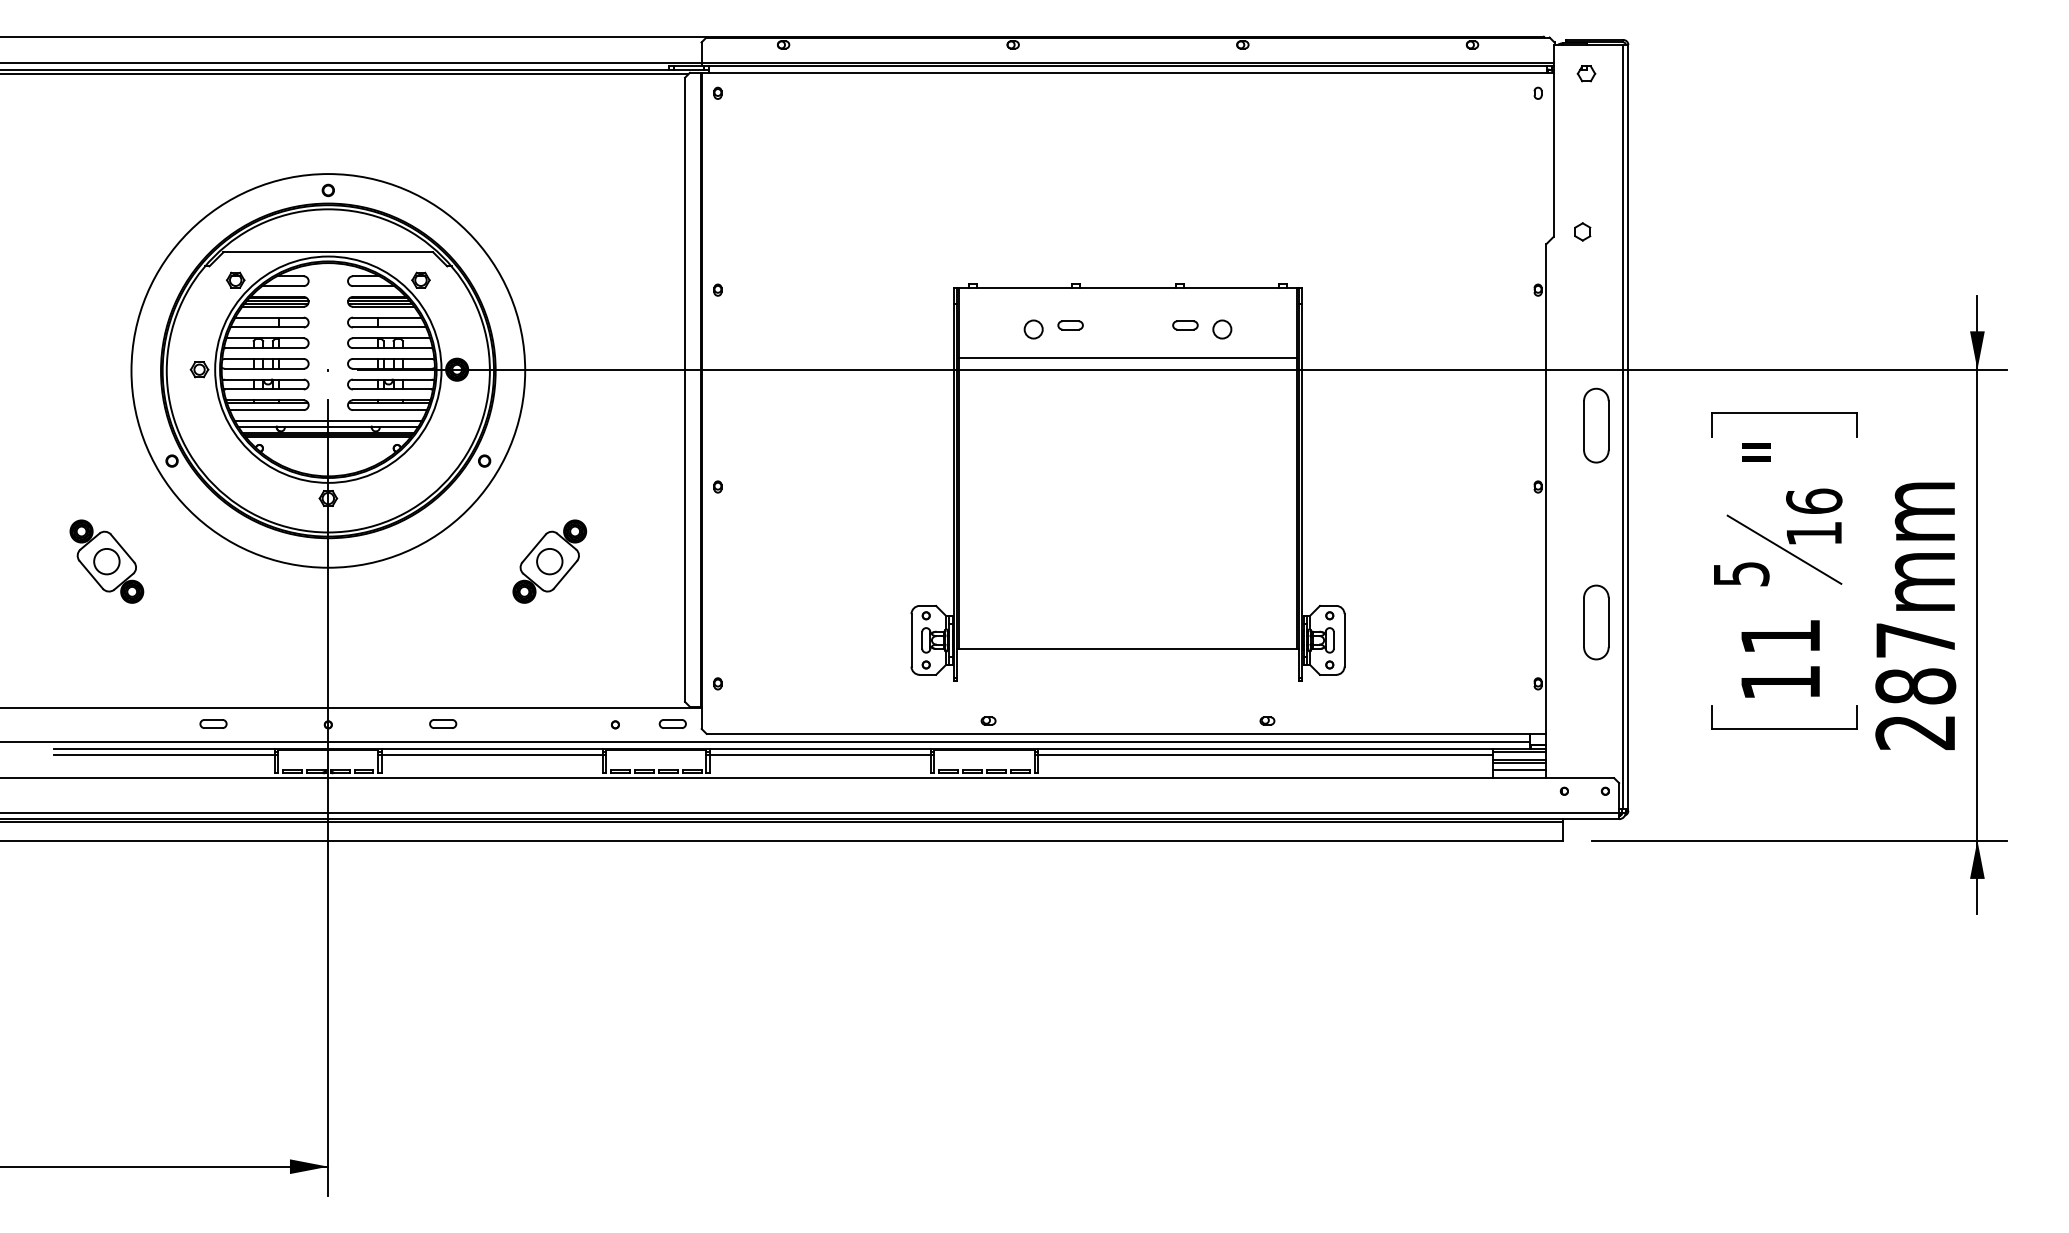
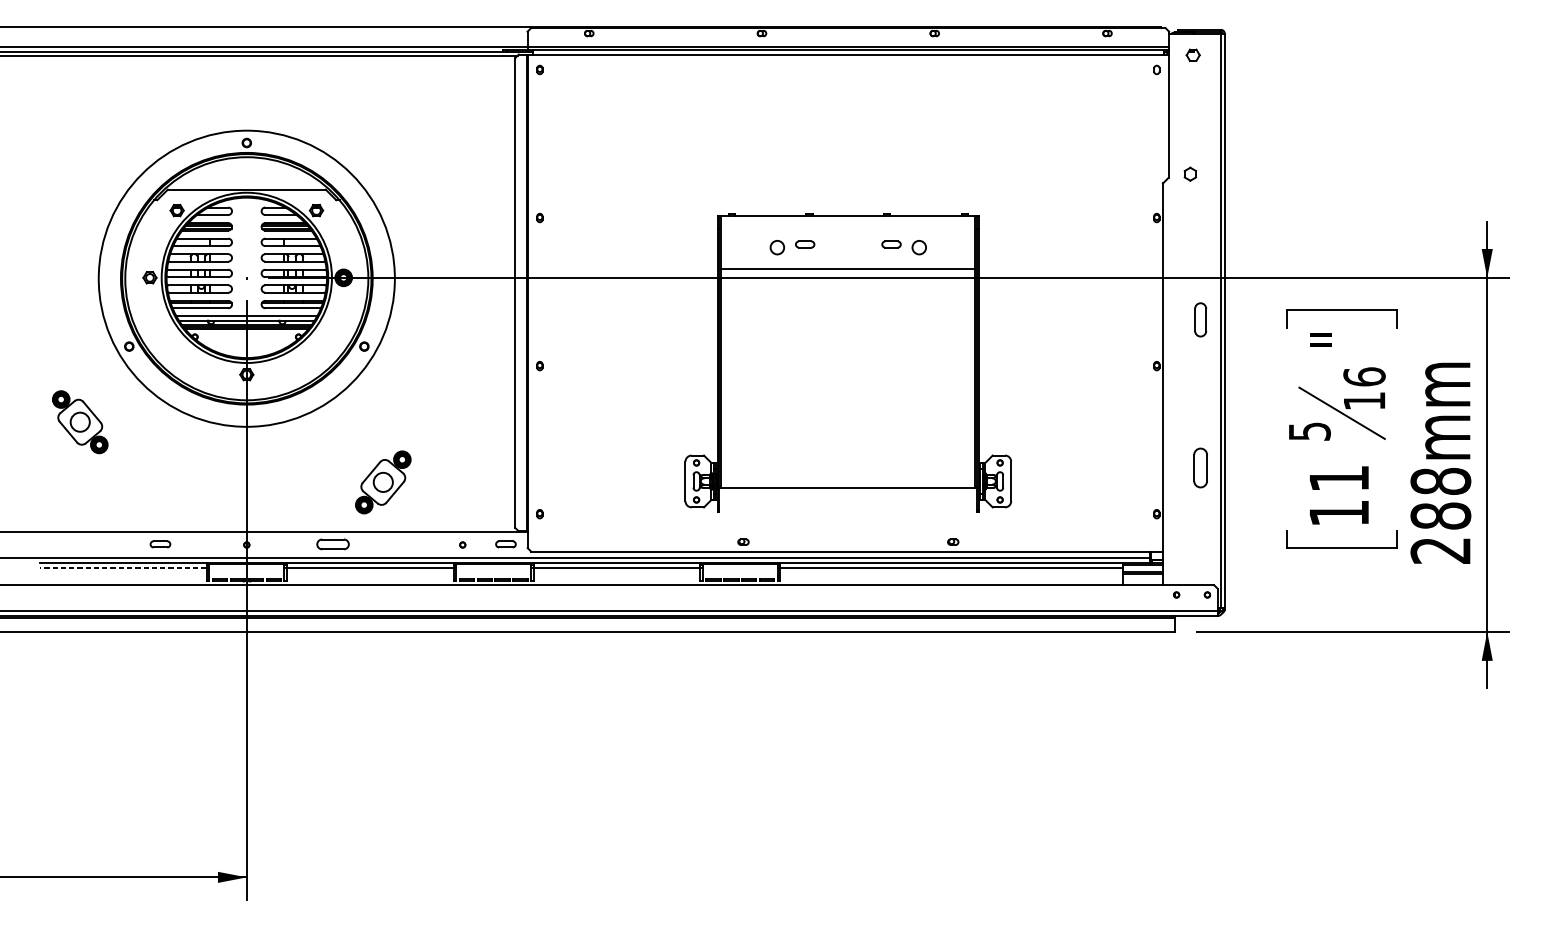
part: (1596, 425) -> (1200, 319), size x0.6
part: (549, 561) -> (383, 482), moved
part: (1596, 622) -> (1200, 468), size x0.7
text: (1915, 640) -> (1440, 481), 287mm -> 288mm
part: (443, 723) -> (333, 543), size x1.6
line: (164, 755) -> (123, 568), solid -> dashed
line: (1519, 769) -> (1142, 578), removed

